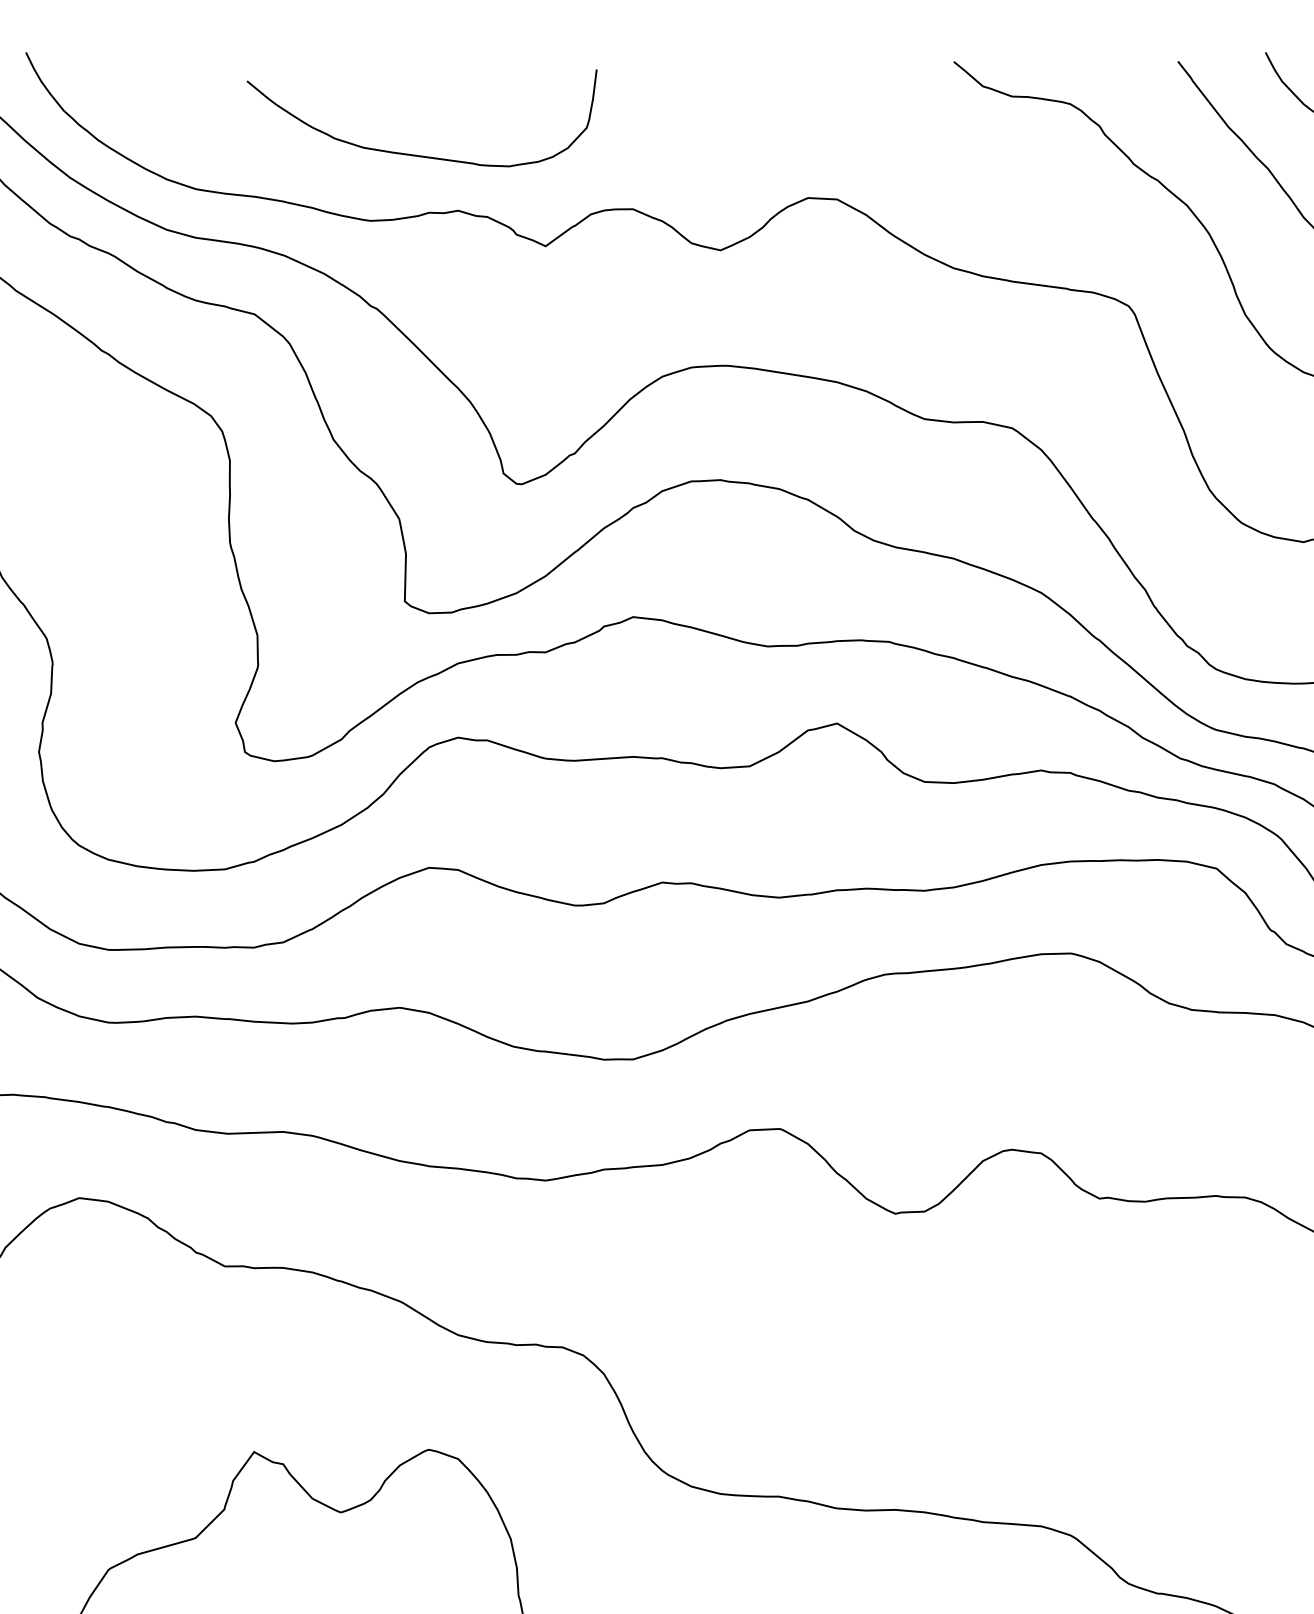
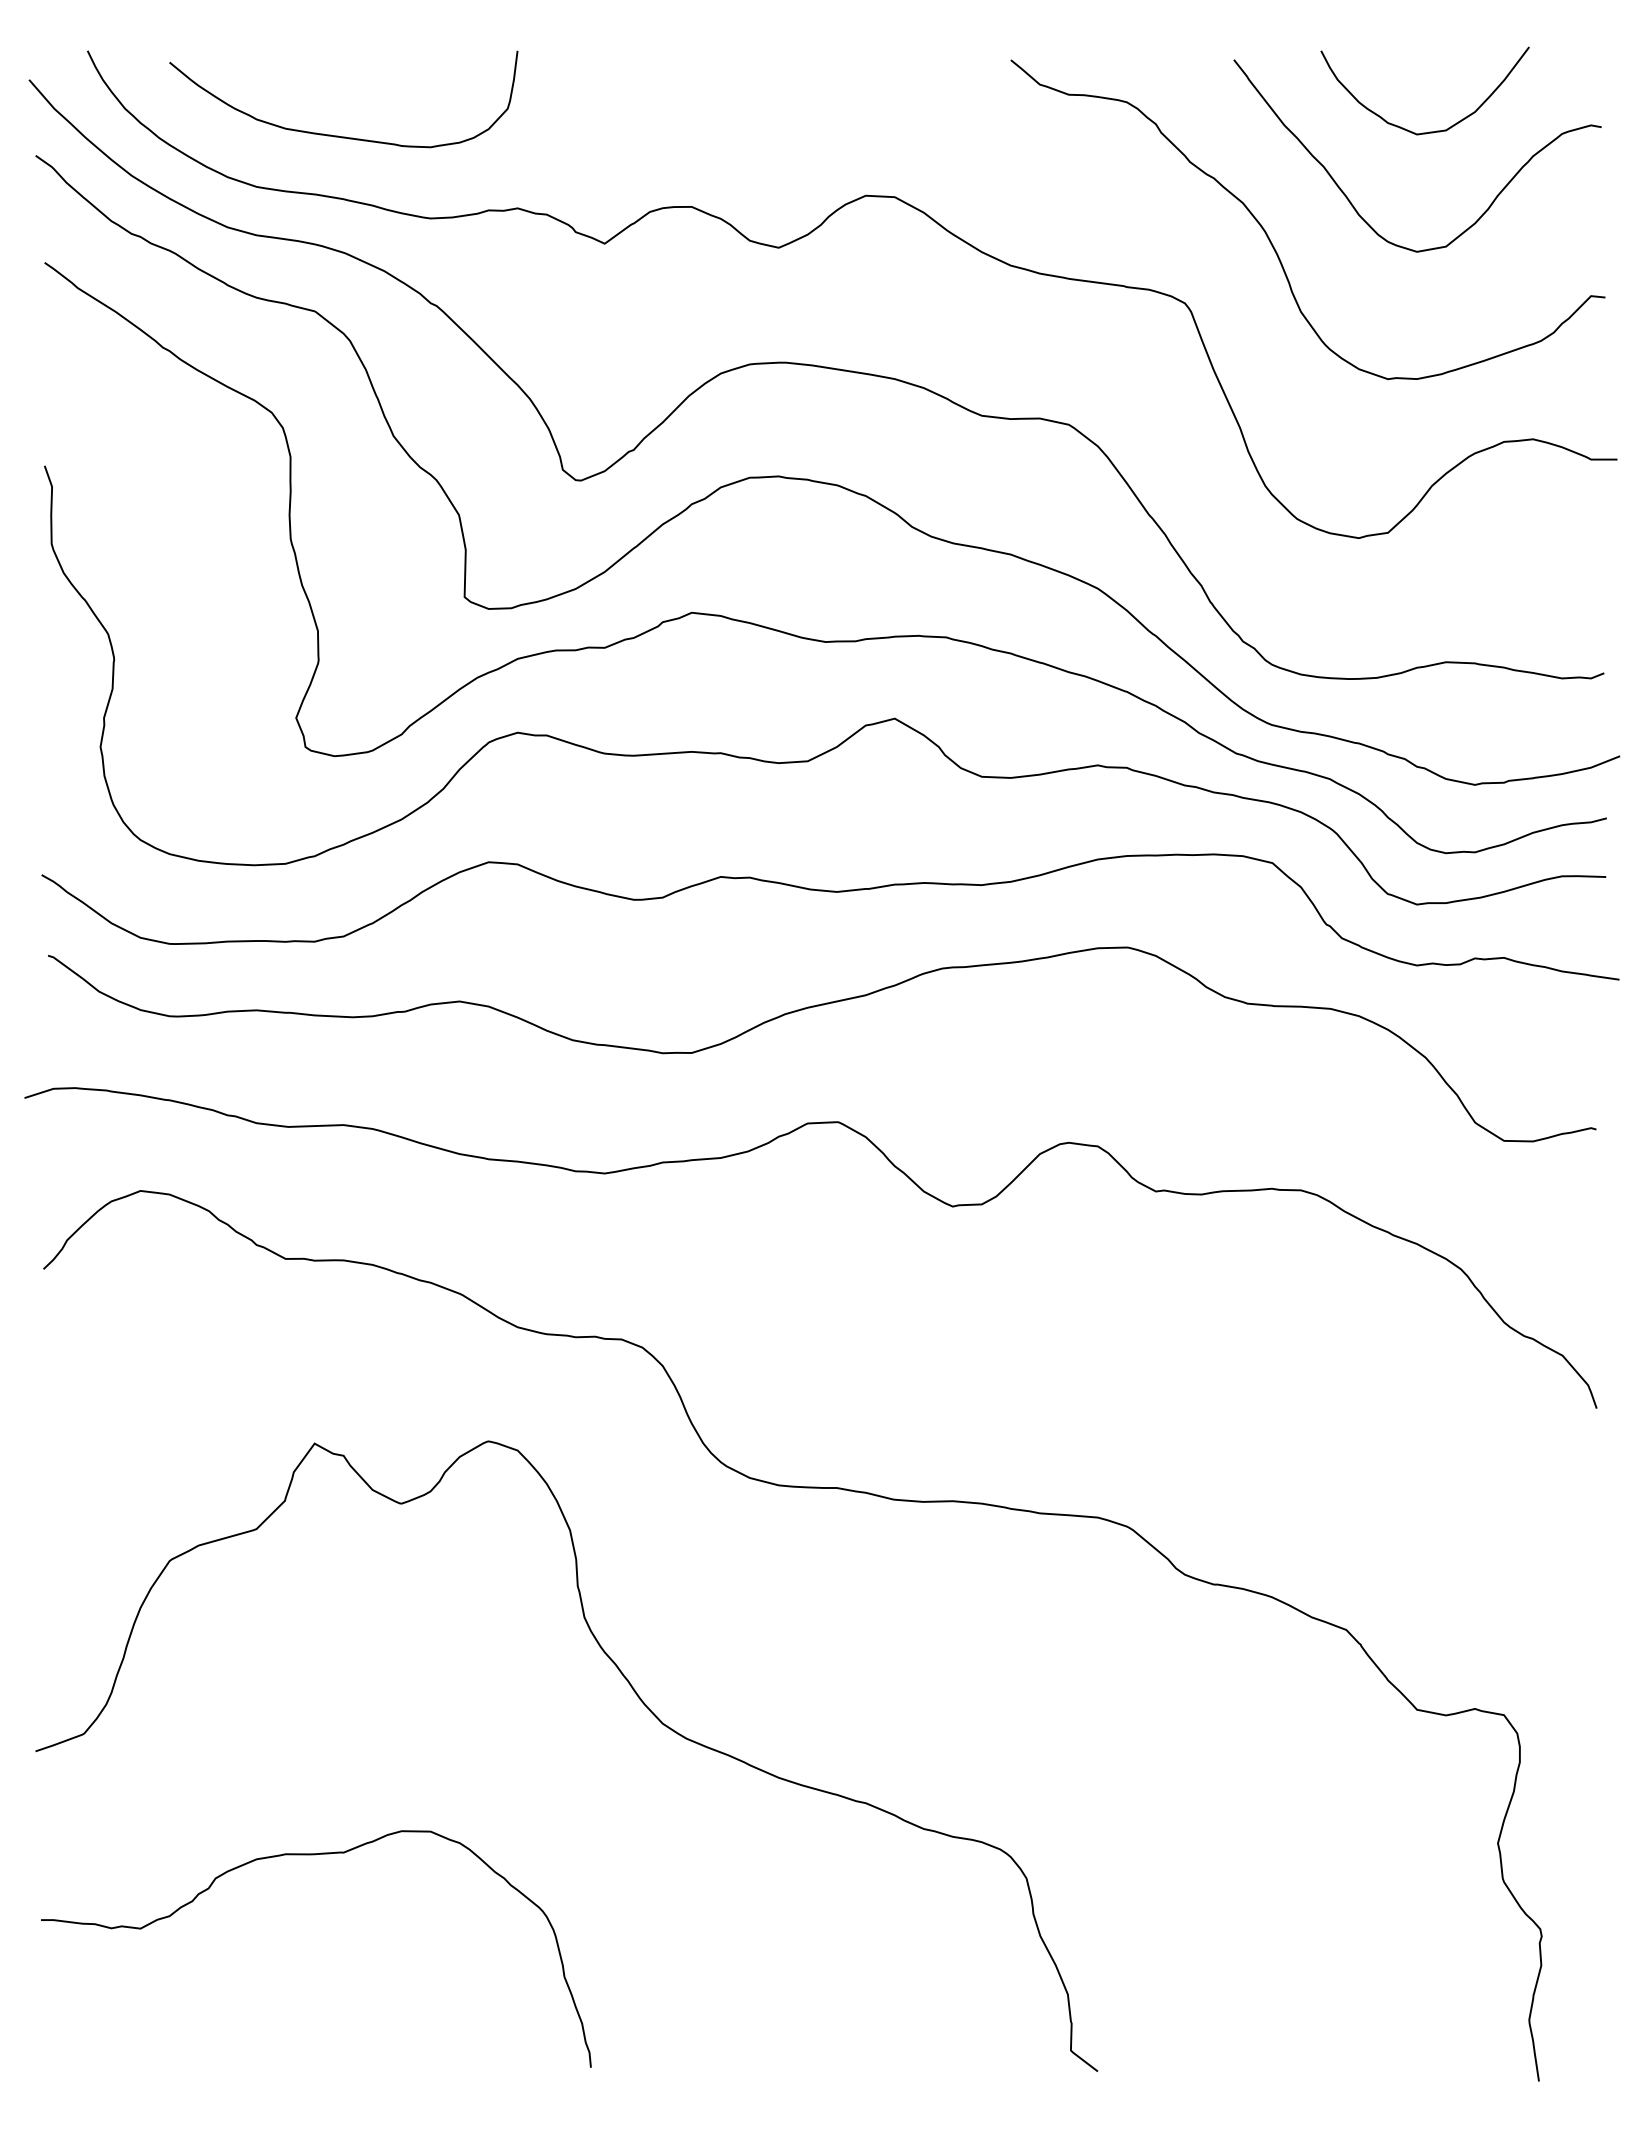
curve: (416, 154) -> (338, 135), moved

